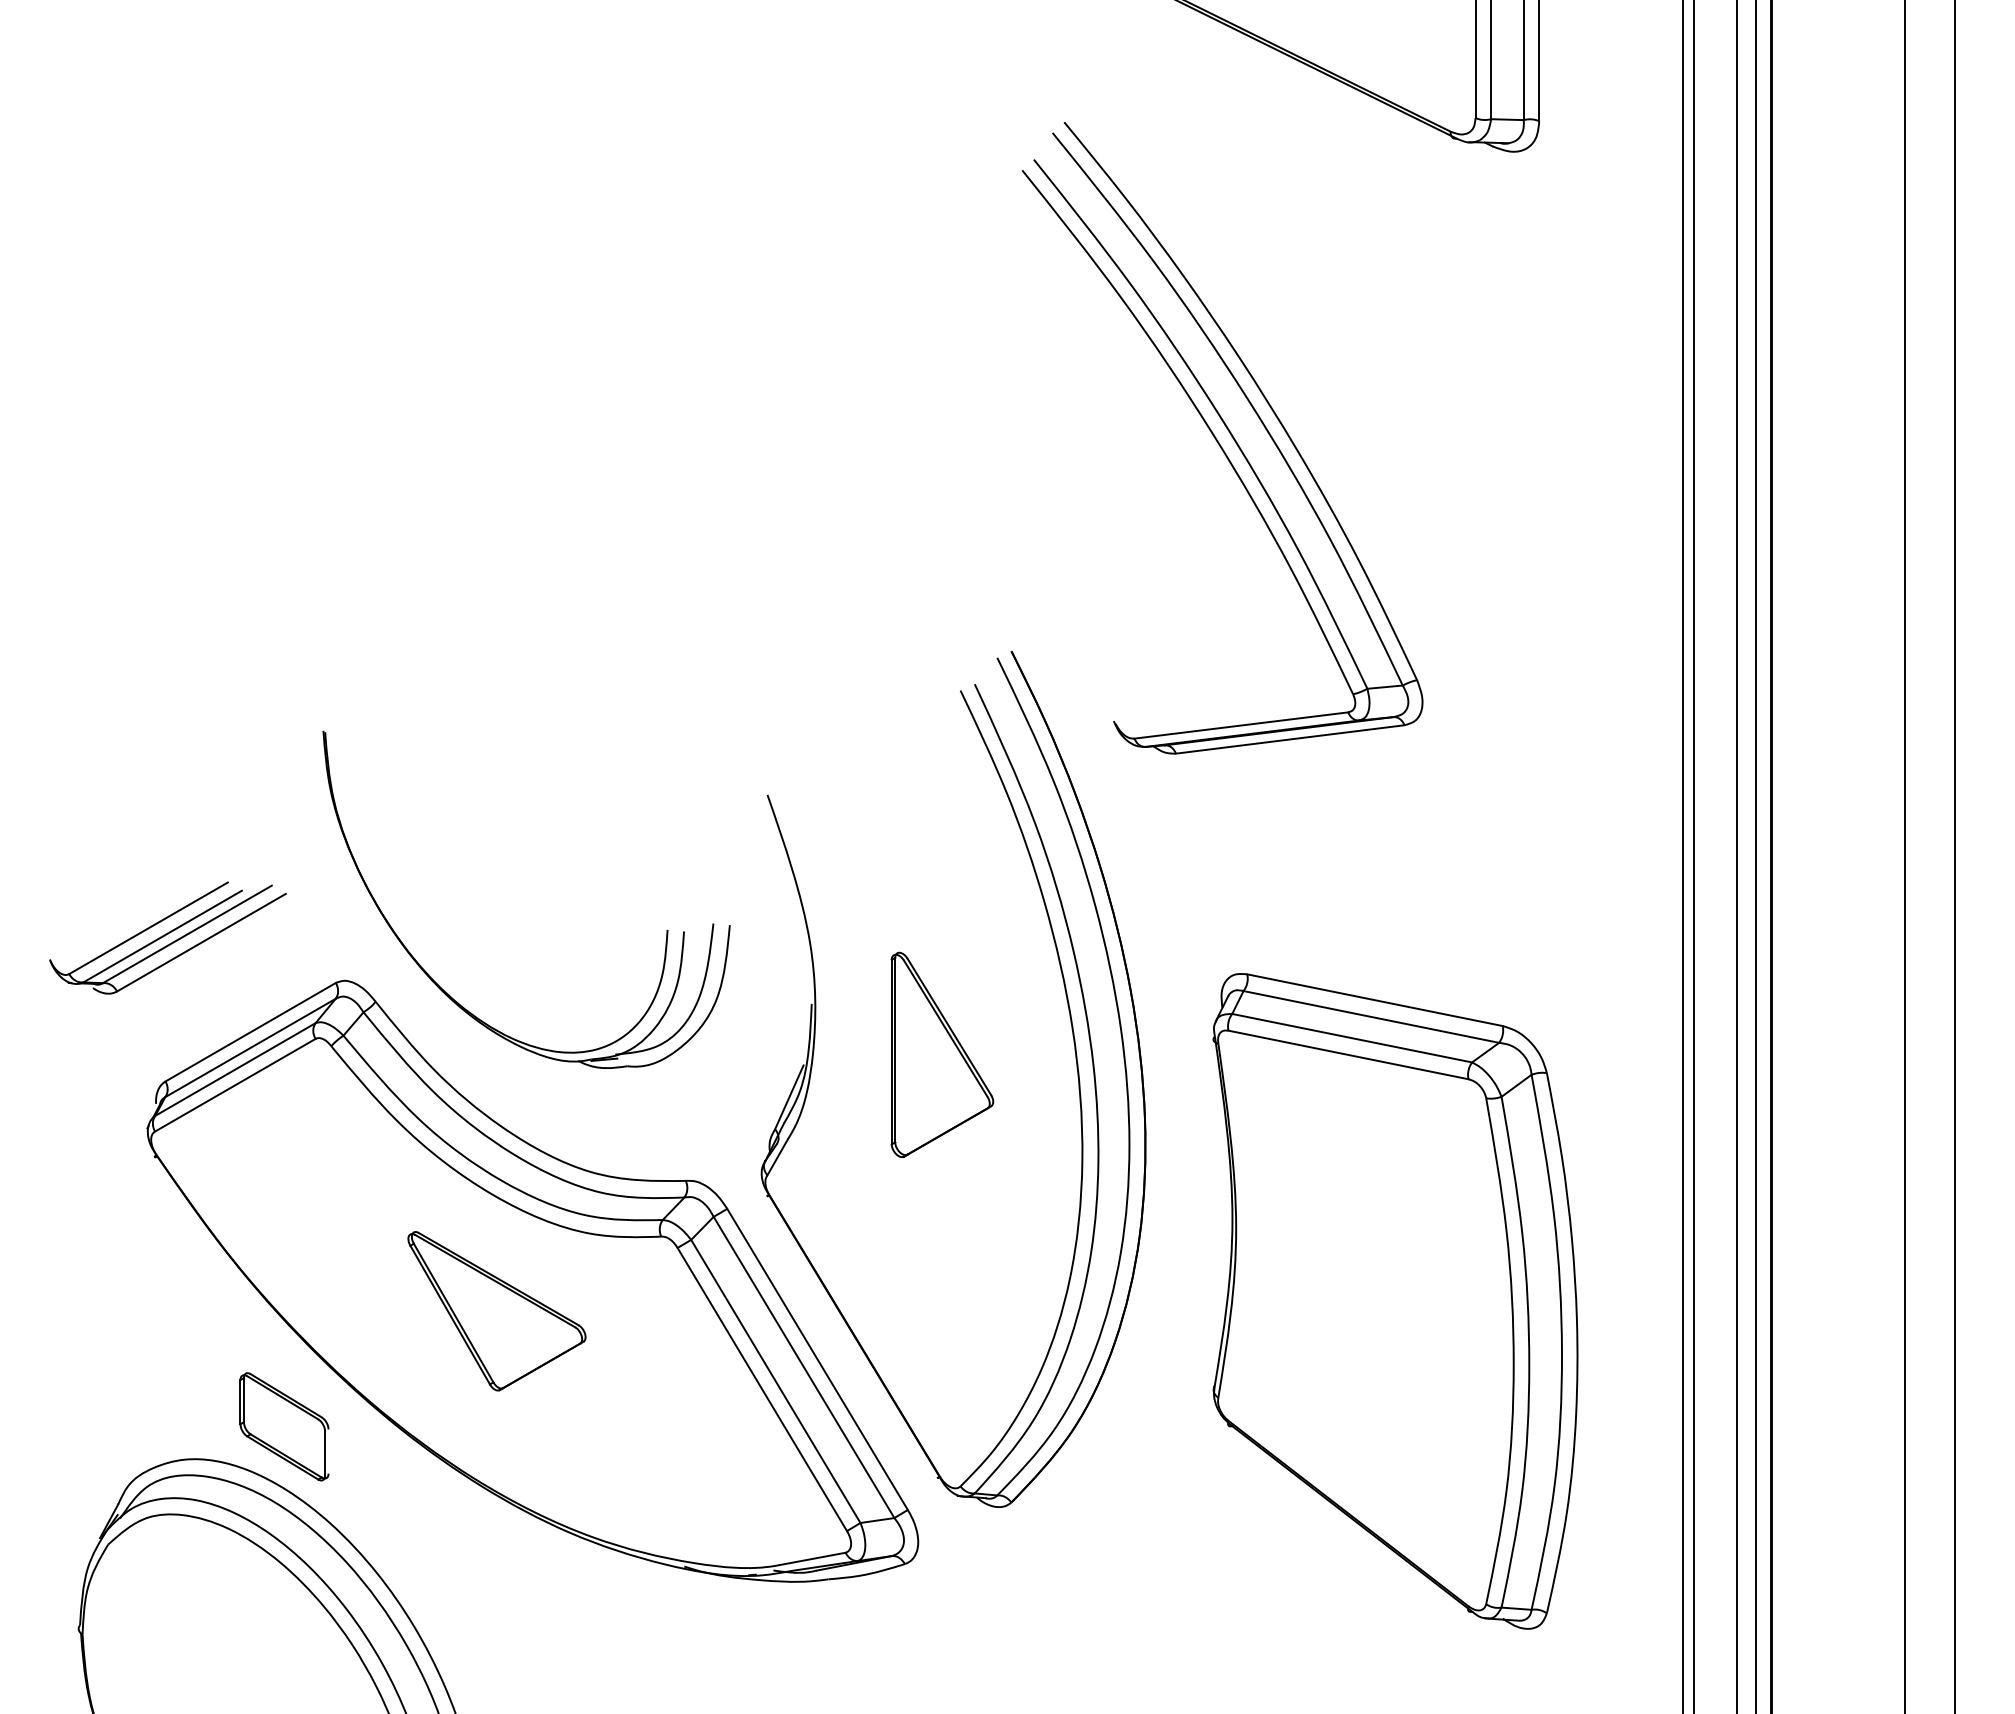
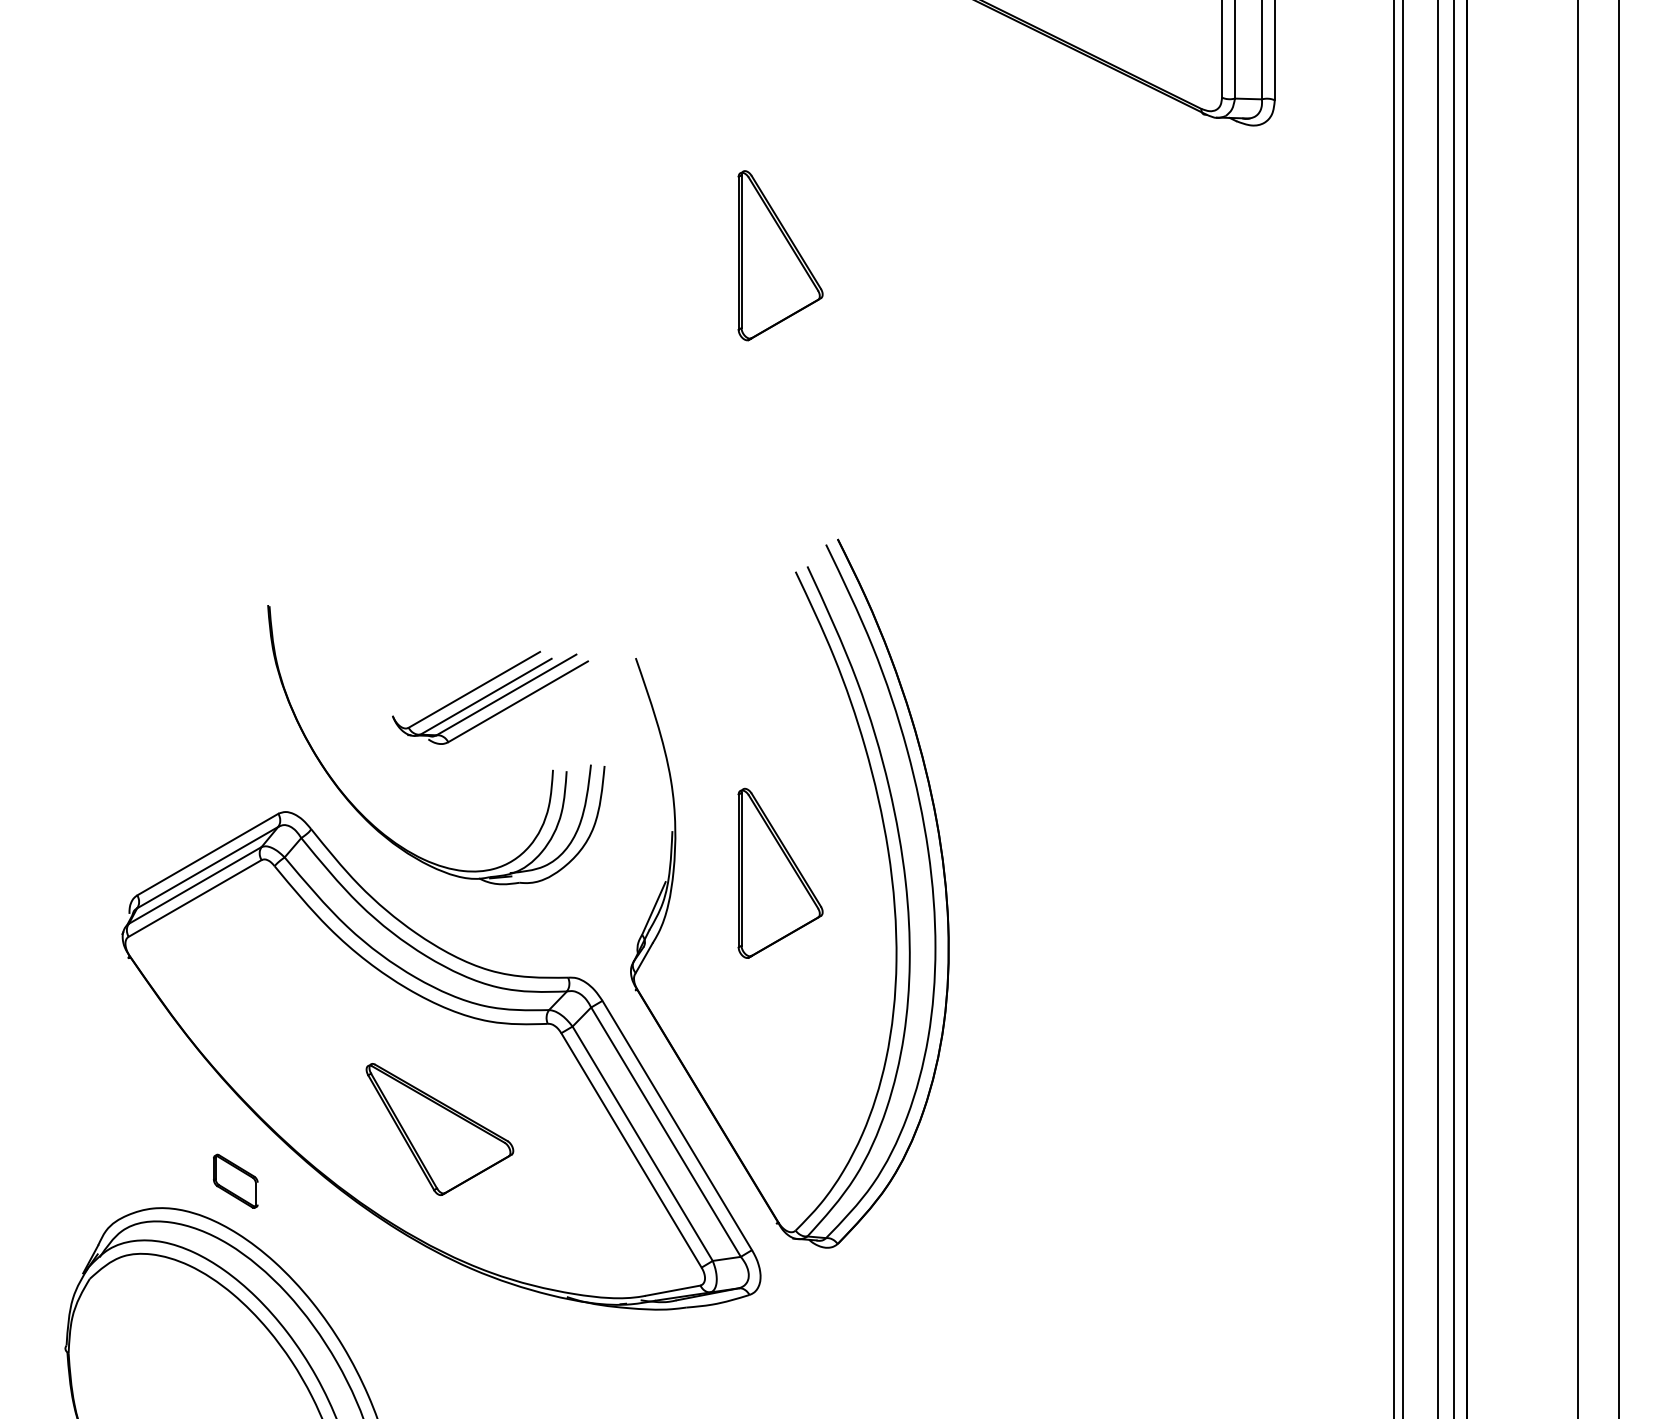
part: (942, 308) -> (780, 255), added
part: (1222, 438) -> (1012, 362), removed
part: (167, 937) -> (490, 697), moved
part: (1395, 1301) -> (1155, 1077), removed
part: (496, 1311) -> (439, 1129), moved
part: (284, 1426) -> (235, 1181), size x0.6

